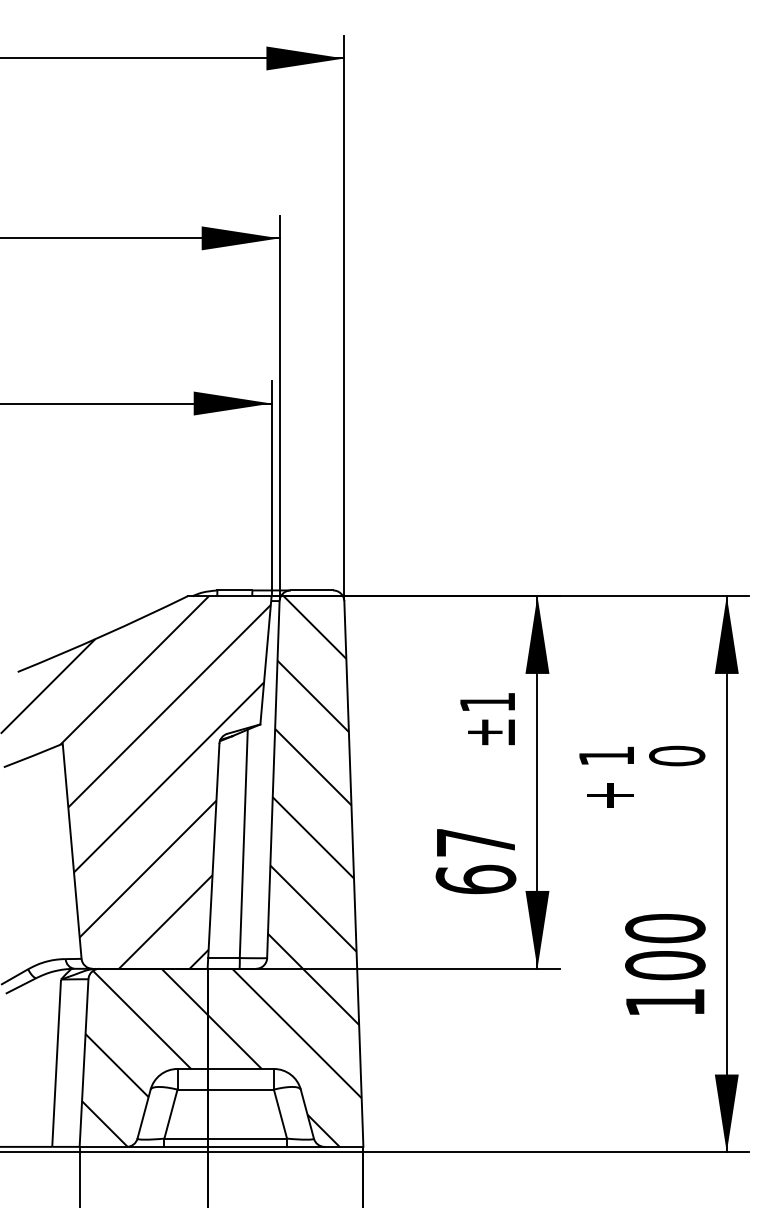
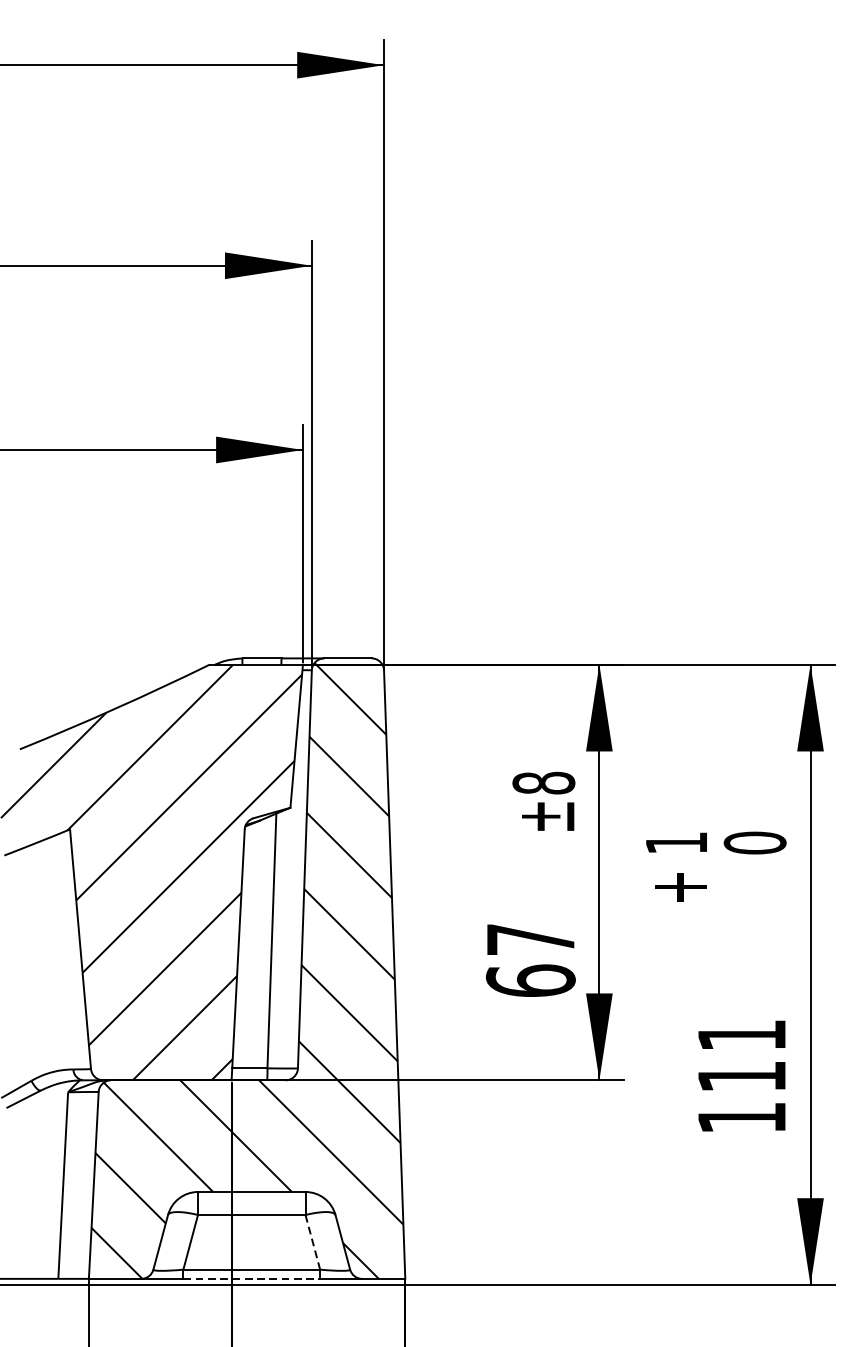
text: (487, 702) -> (543, 783), ±1 -> ±8
text: (665, 947) -> (742, 1056), 100 -> 111
line: (280, 1114) -> (312, 1242), solid -> dashed
line: (226, 1146) -> (252, 1278), solid -> dashed

